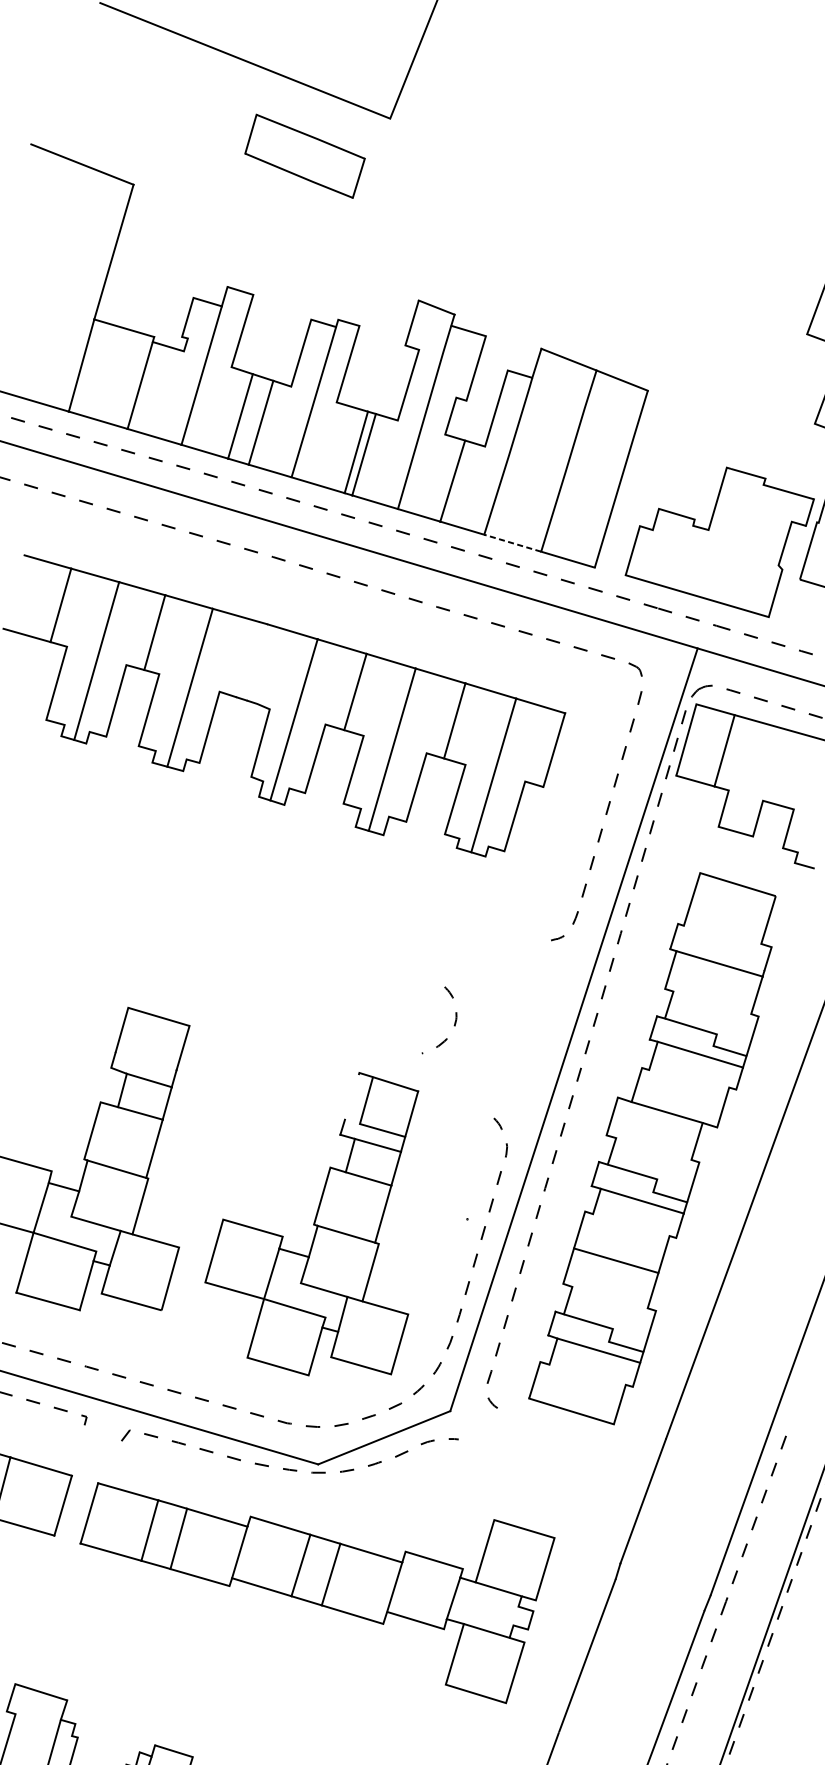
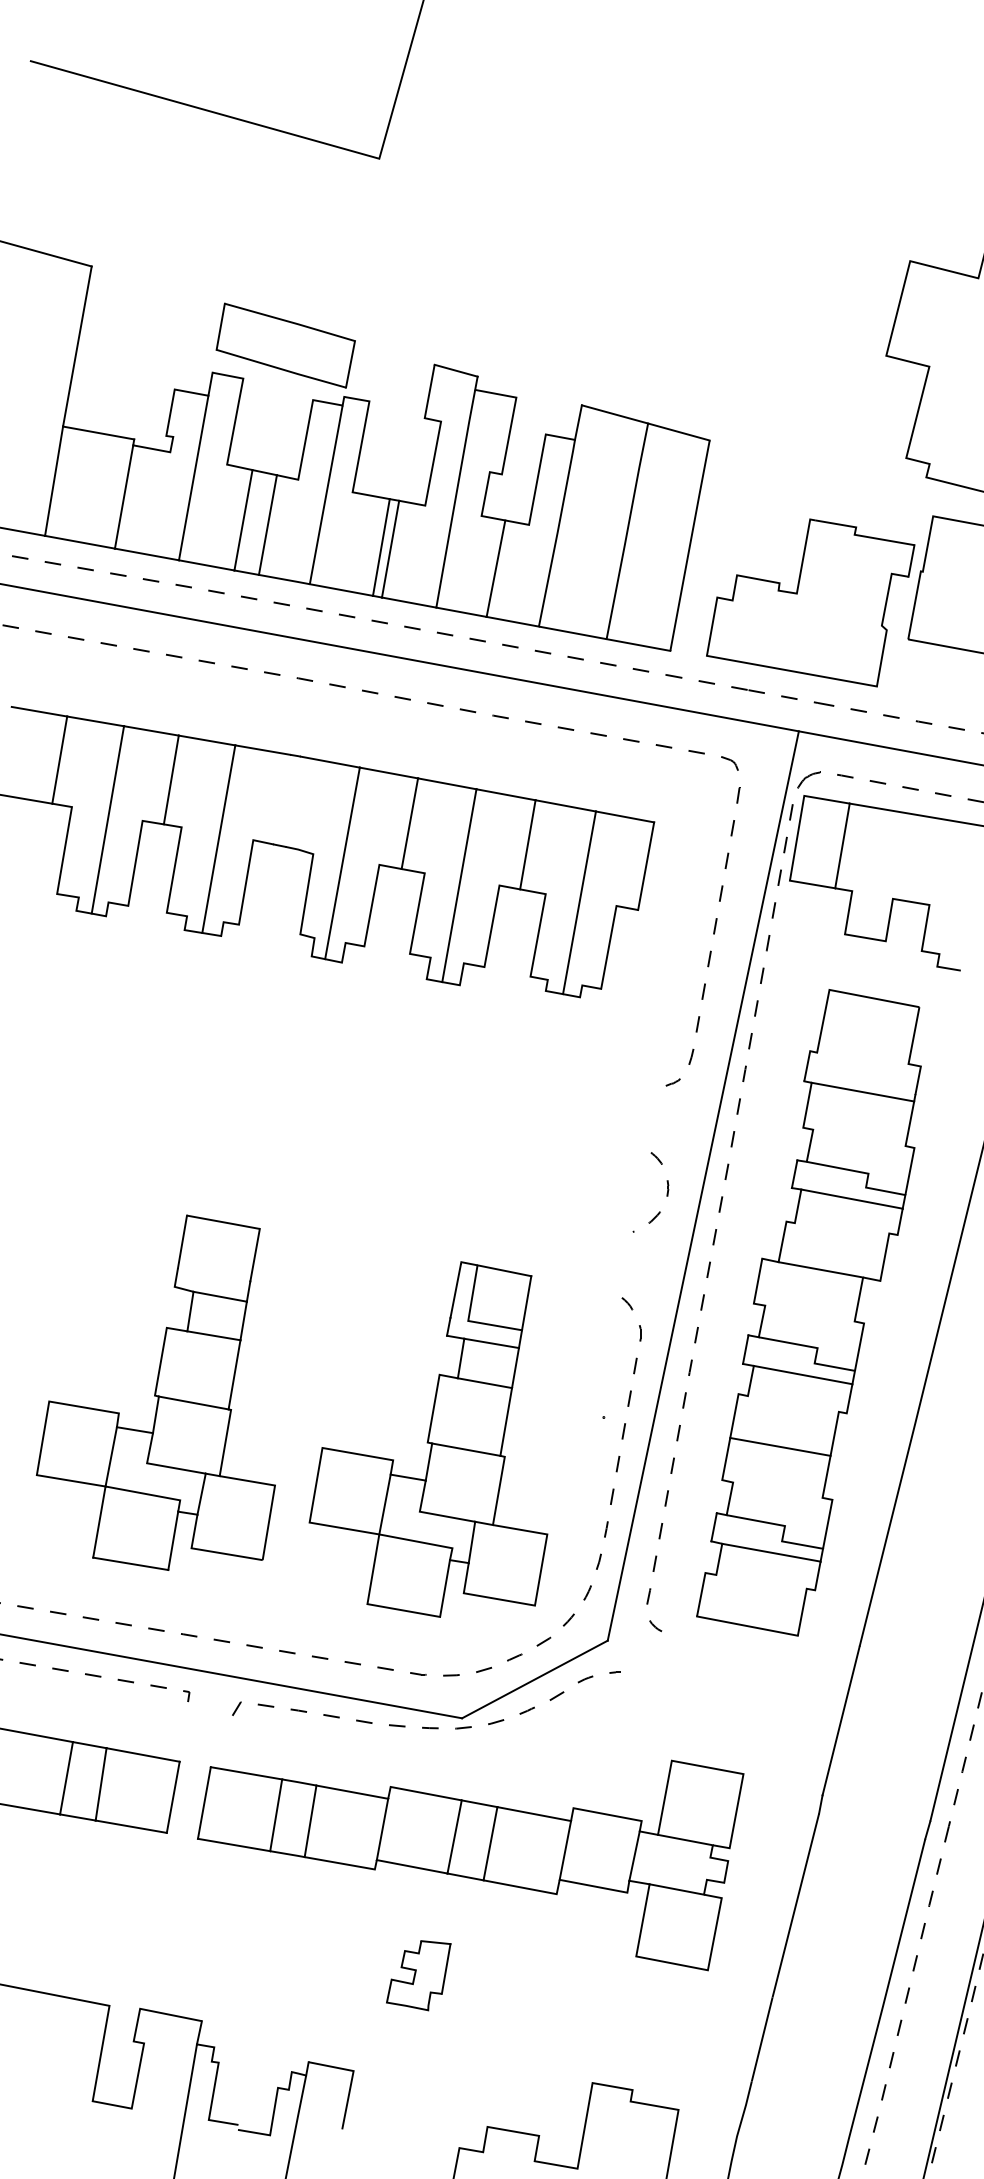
part: (304, 156) -> (285, 345), moved
line: (511, 542) -> (571, 632), dashed -> solid
curve: (454, 1023) -> (666, 1193), moved
line: (351, 1096) -> (455, 1290), added
part: (257, 1681) -> (418, 1975), added

